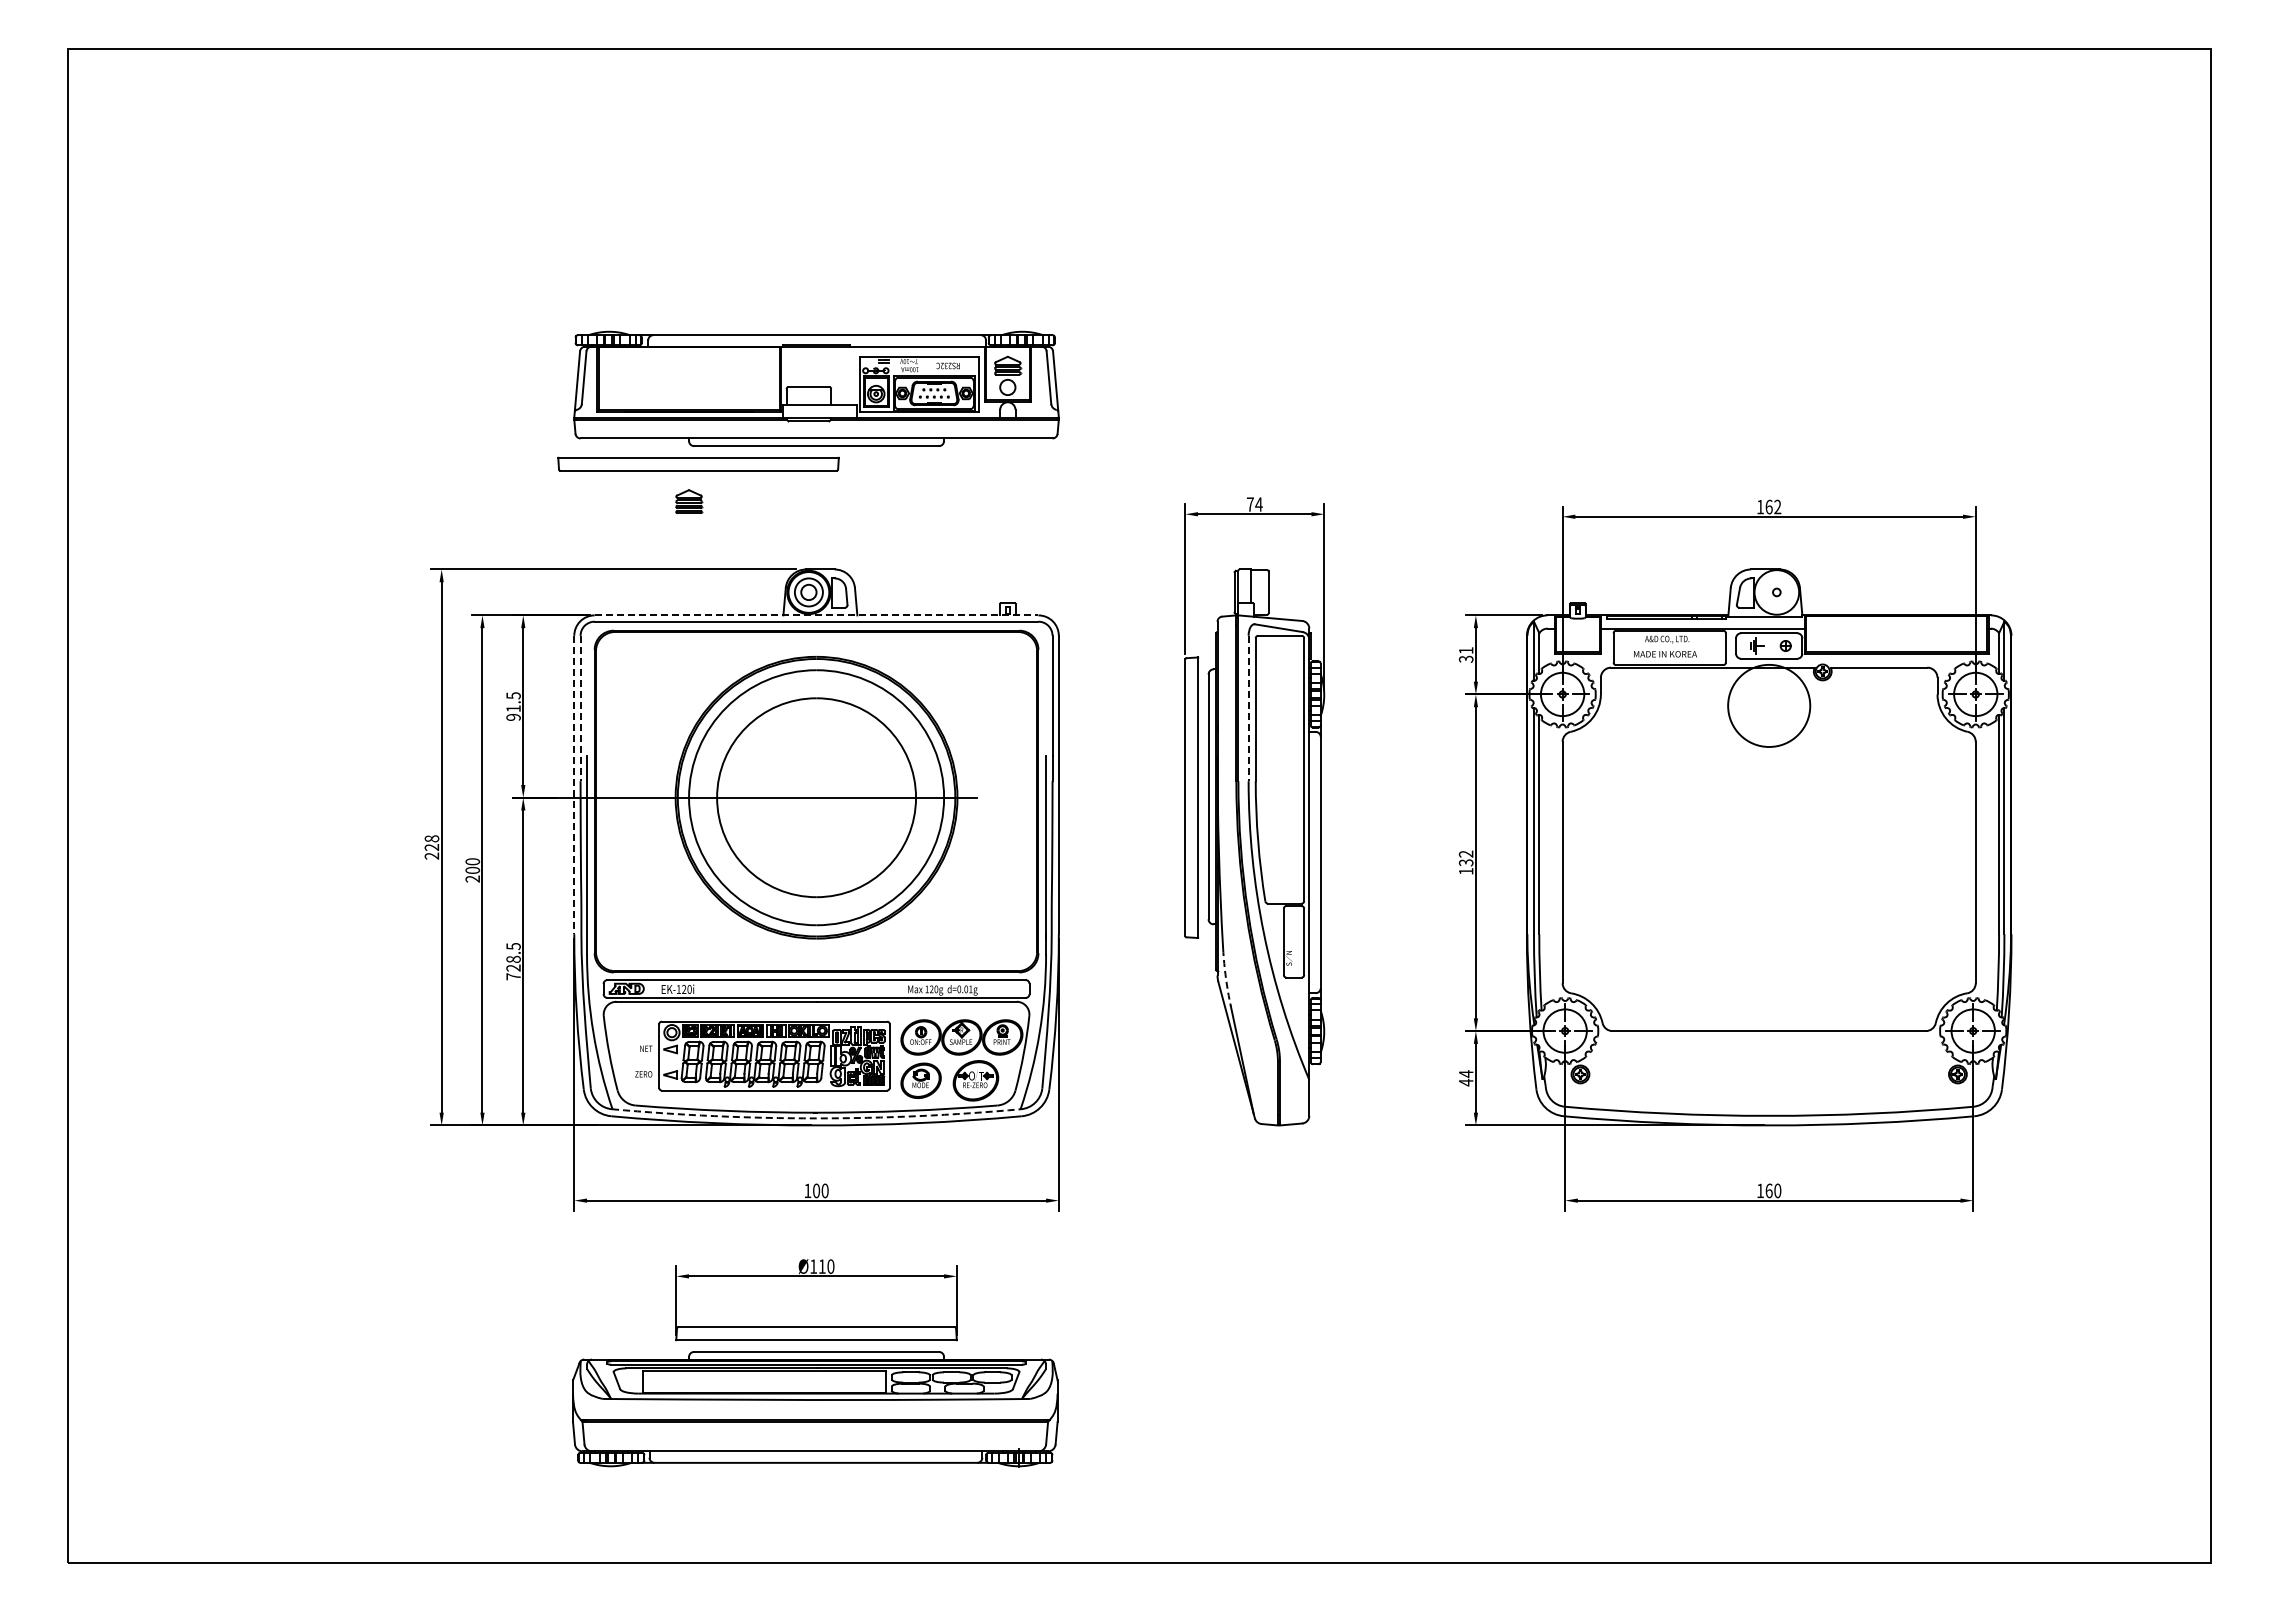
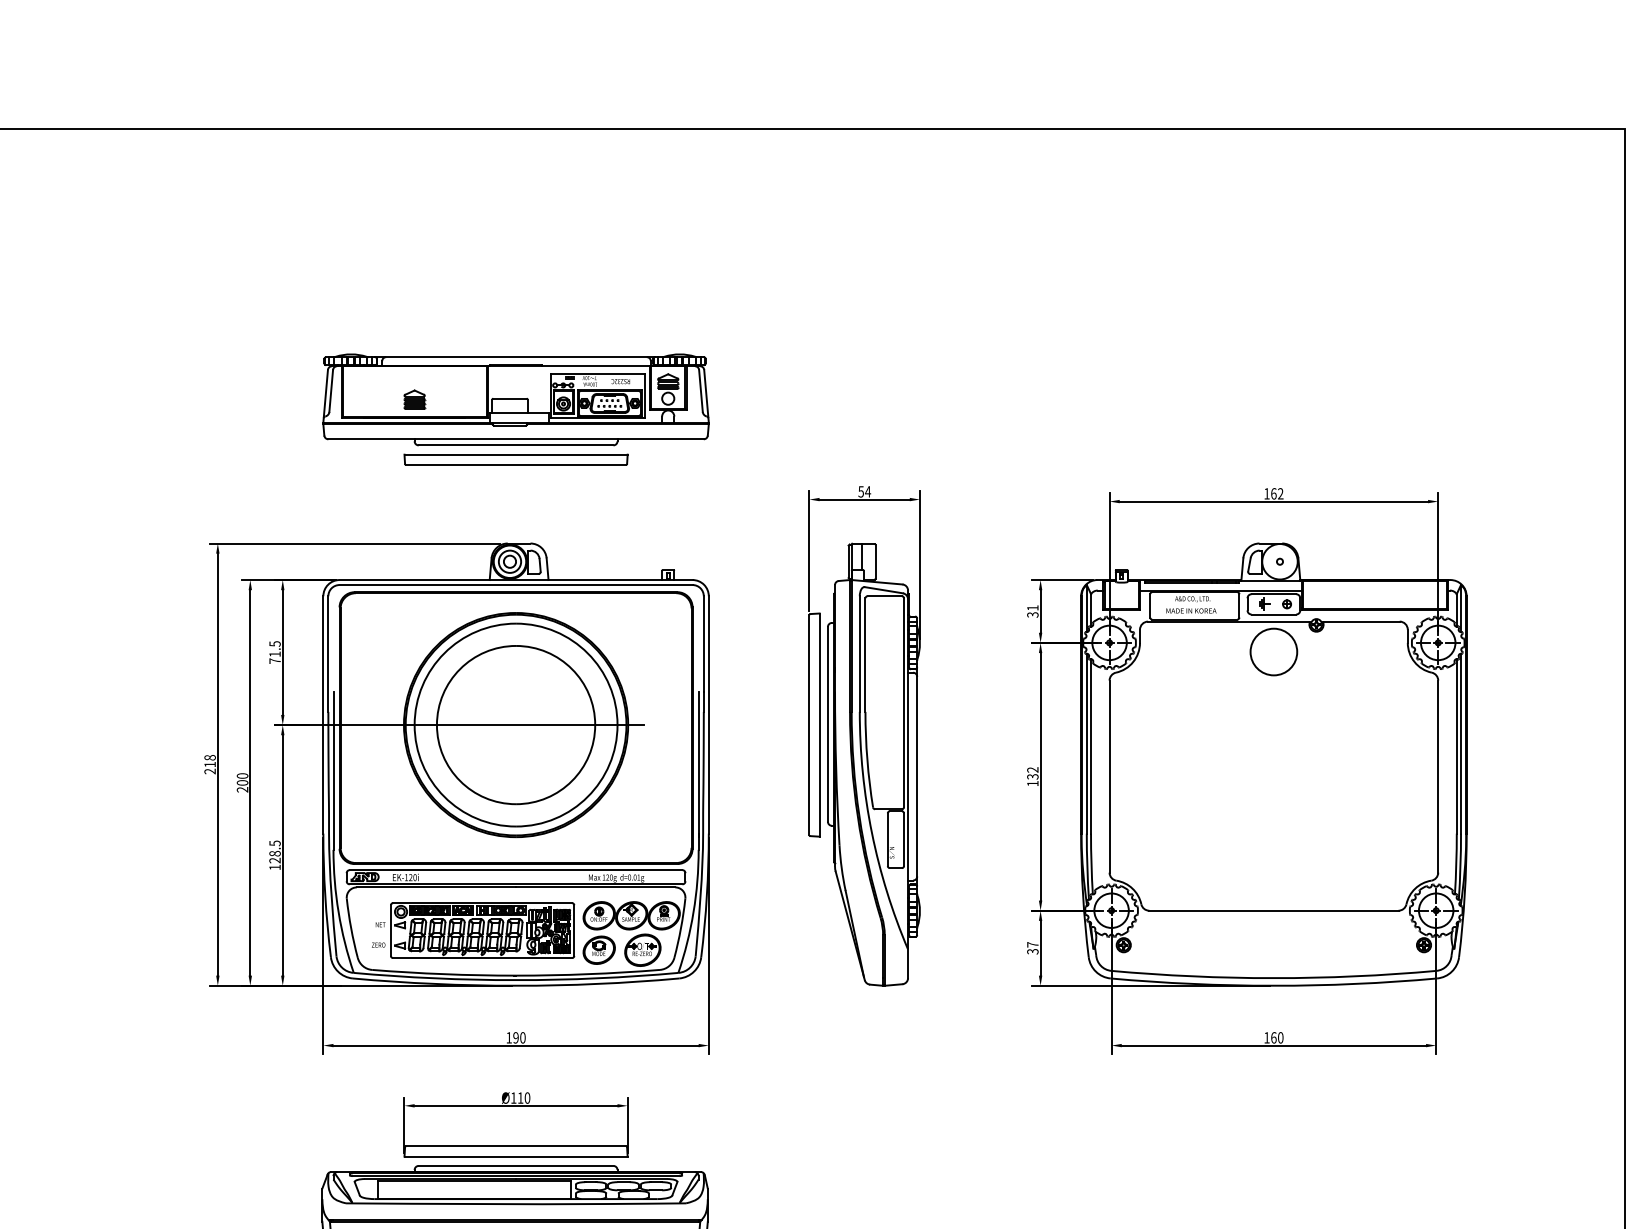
part: (698, 463) -> (516, 459), moved
part: (689, 501) -> (415, 399), moved
text: (1249, 504) -> (860, 491), 74 -> 54
line: (816, 615) -> (516, 580), dashed -> solid
circle: (1768, 705) -> (1273, 651), size x0.71
line: (580, 708) -> (328, 654), dashed -> solid
line: (1248, 708) -> (859, 654), dashed -> solid
text: (513, 716) -> (274, 660), 91.5 -> 71.5
line: (574, 785) -> (323, 715), dashed -> solid
text: (431, 847) -> (209, 764), 228 -> 218
text: (513, 976) -> (274, 867), 728.5 -> 128.5
arc: (1225, 977) -> (841, 868), dashed -> solid
text: (1465, 1078) -> (1032, 948), 44 -> 37
arc: (816, 1118) -> (516, 980), dashed -> solid
text: (816, 1190) -> (516, 1037), 100 -> 190

